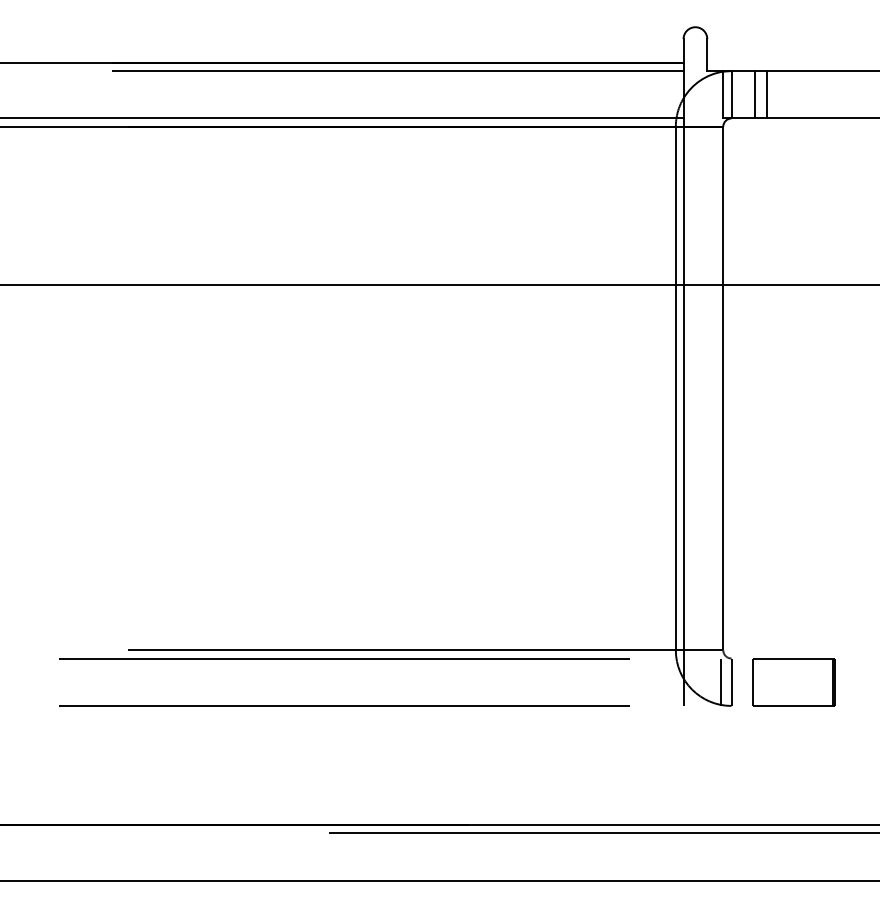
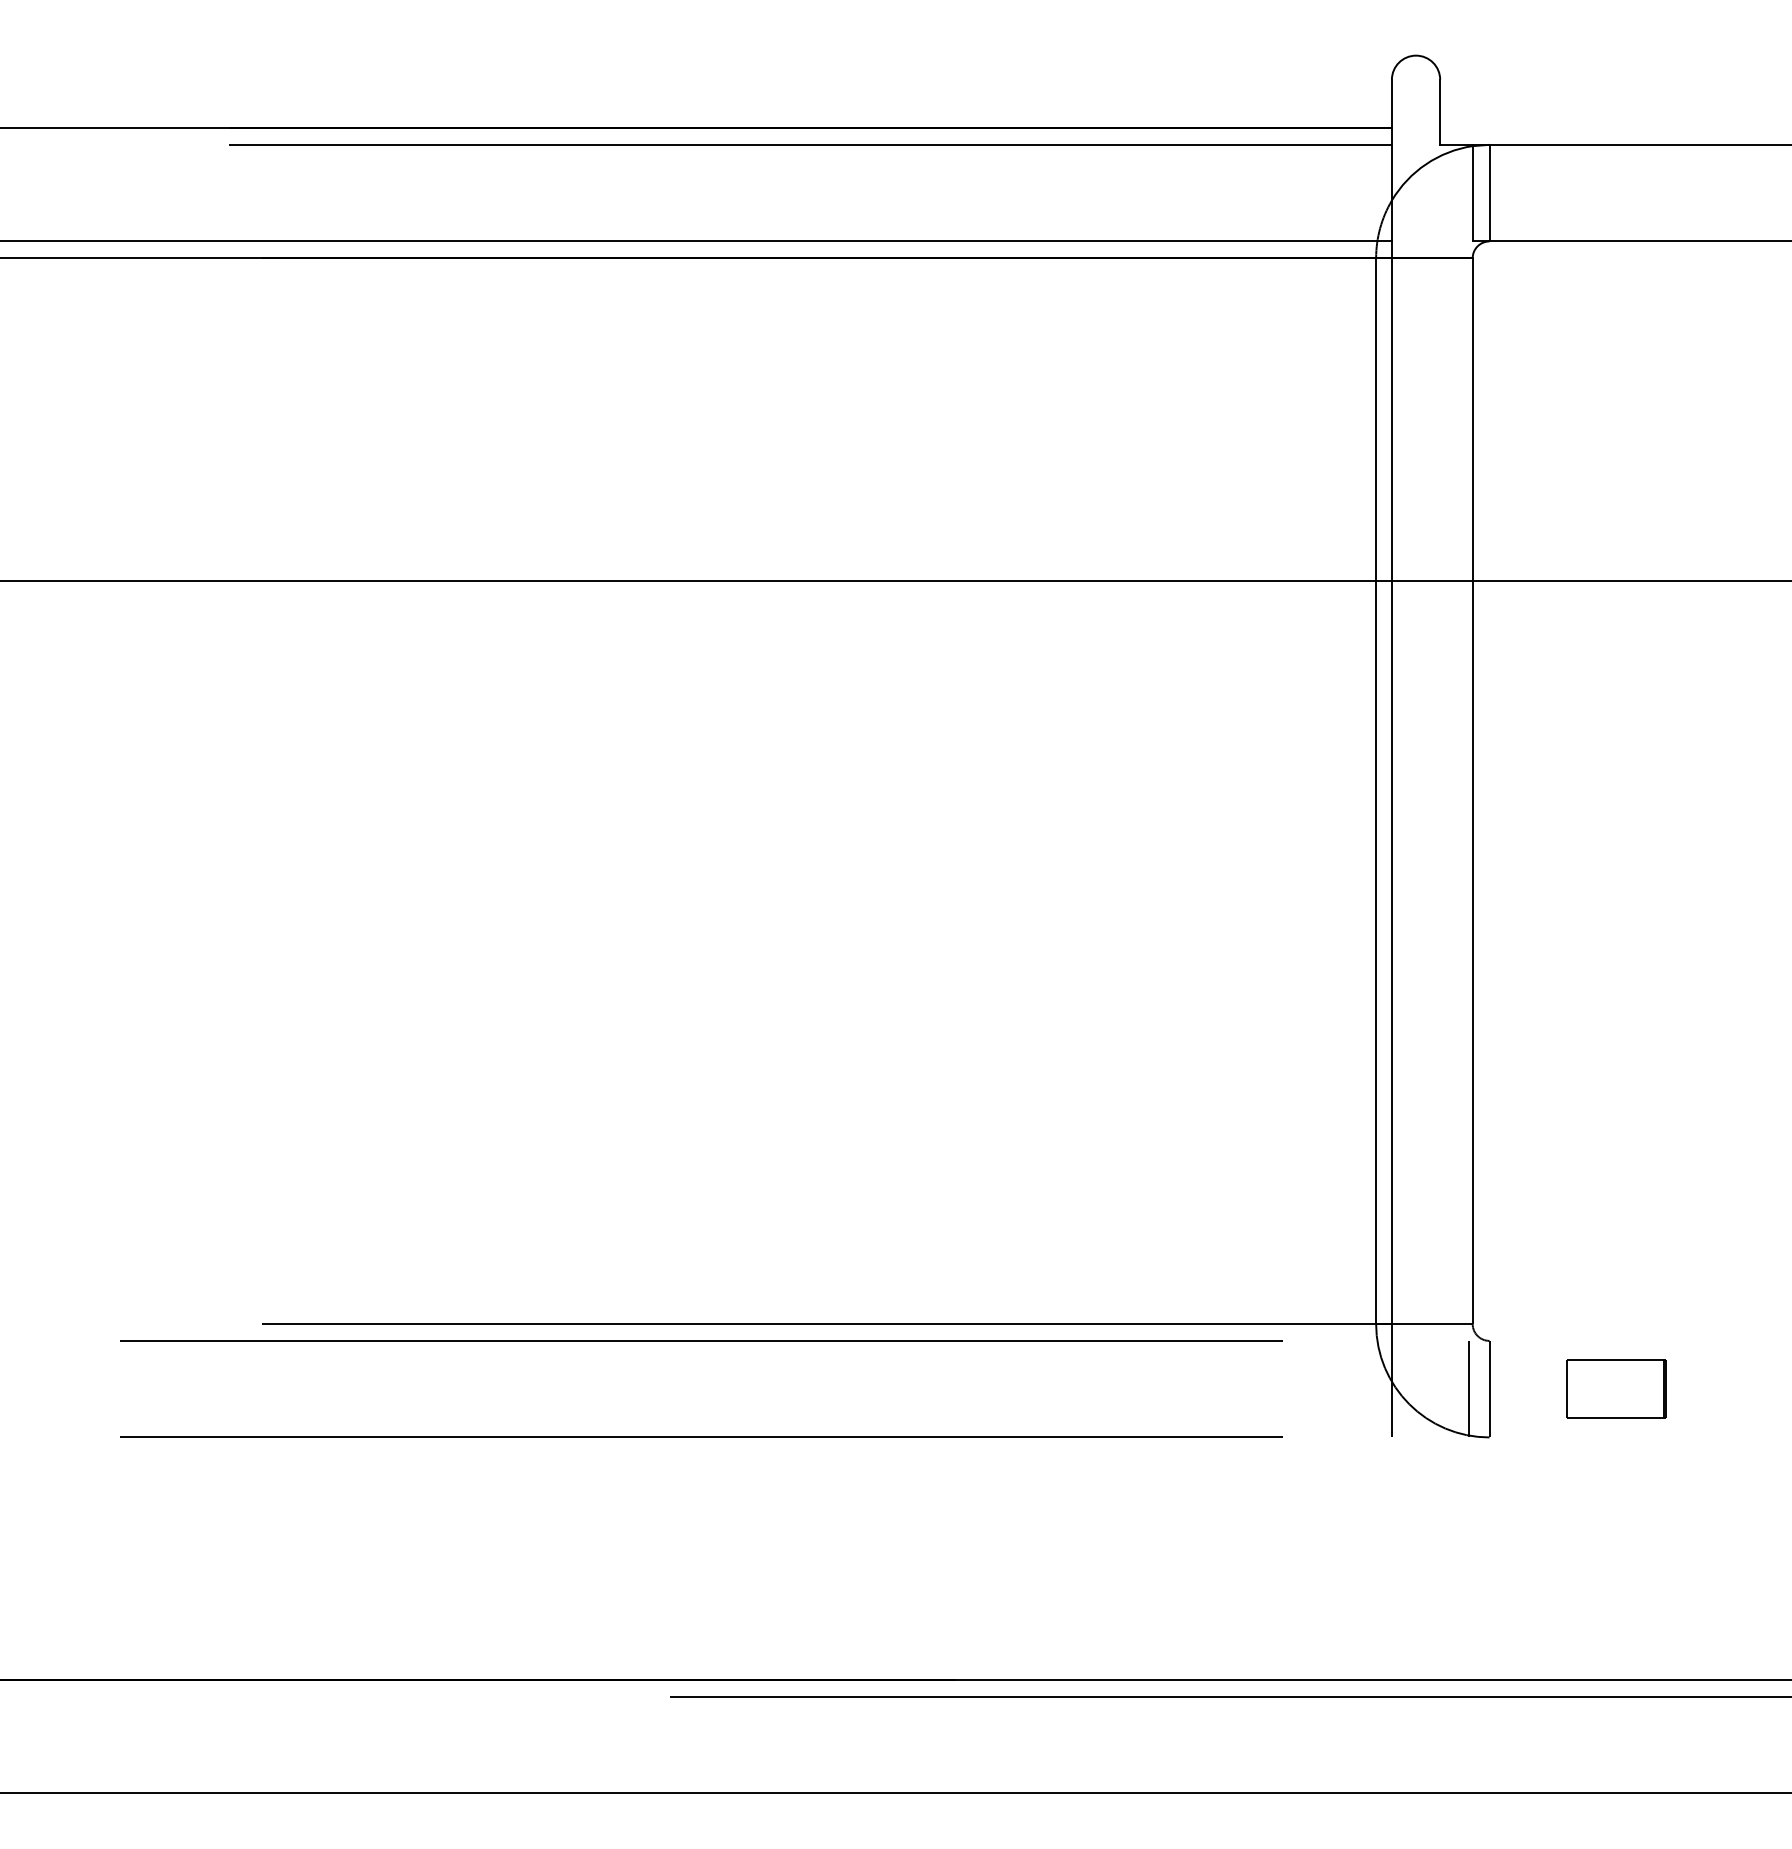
line: (755, 94) -> (1538, 192), removed
line: (767, 94) -> (1562, 192), removed
part: (793, 682) -> (1615, 1389), size x0.6

